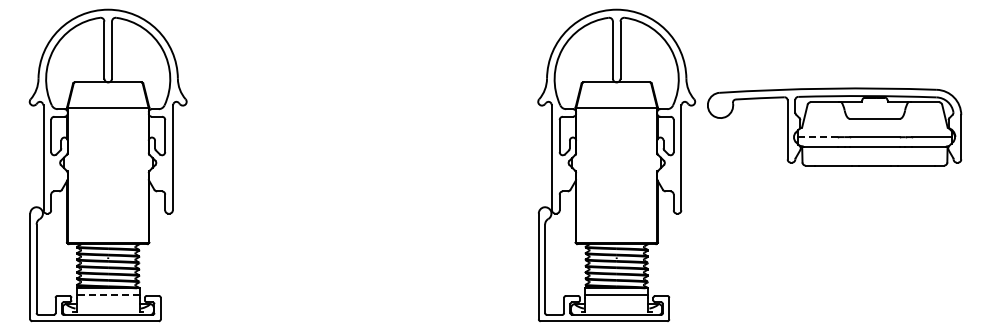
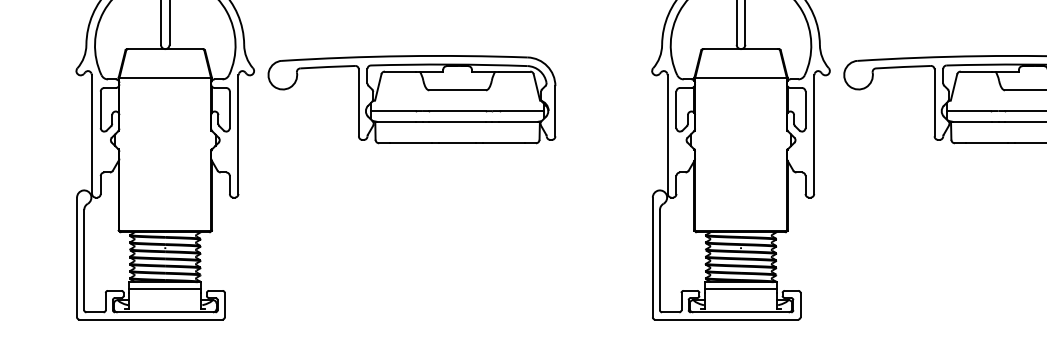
part: (325, 126) -> (411, 99), added
line: (818, 137) -> (969, 111), dashed -> solid
line: (108, 294) -> (165, 289), dashed -> solid

